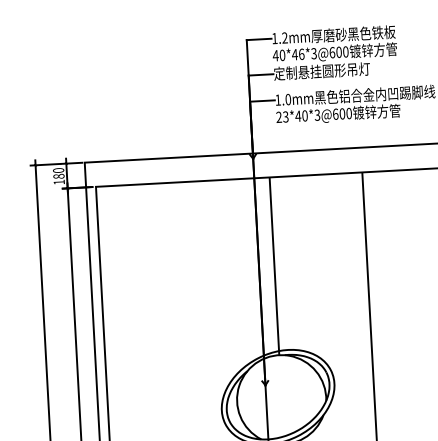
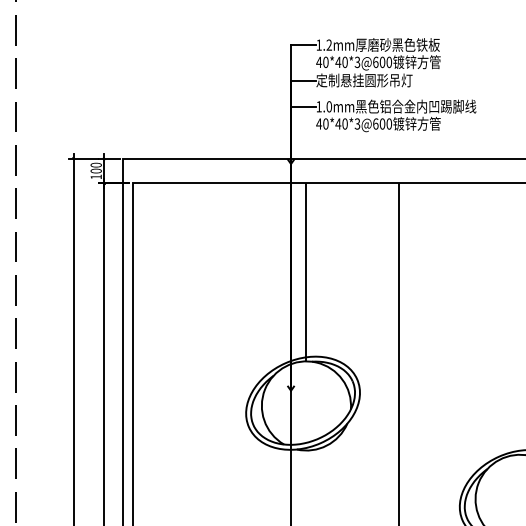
text: (301, 53) -> (344, 61), 40*46*3@600 -> 40*40*3@600
text: (282, 116) -> (322, 123), 23*40*3@600 -> 40*40*3@600
text: (59, 175) -> (96, 170), 180 -> 100

